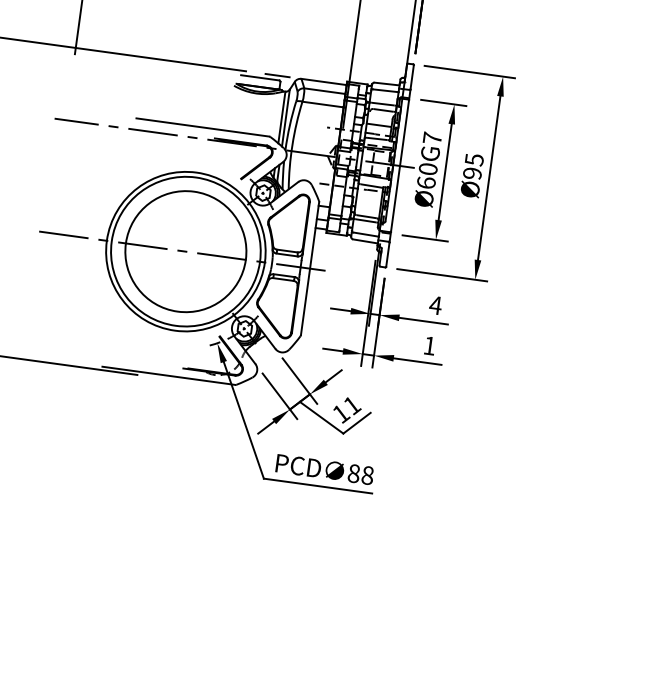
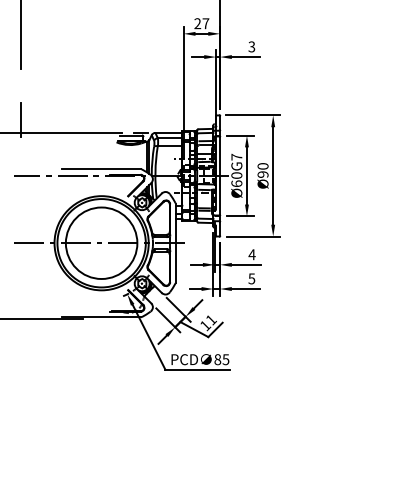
text: (473, 159) -> (262, 166), Ø95 -> Ø90
text: (429, 345) -> (251, 278), 1 -> 5
text: (366, 475) -> (225, 359), 88 -> 85

